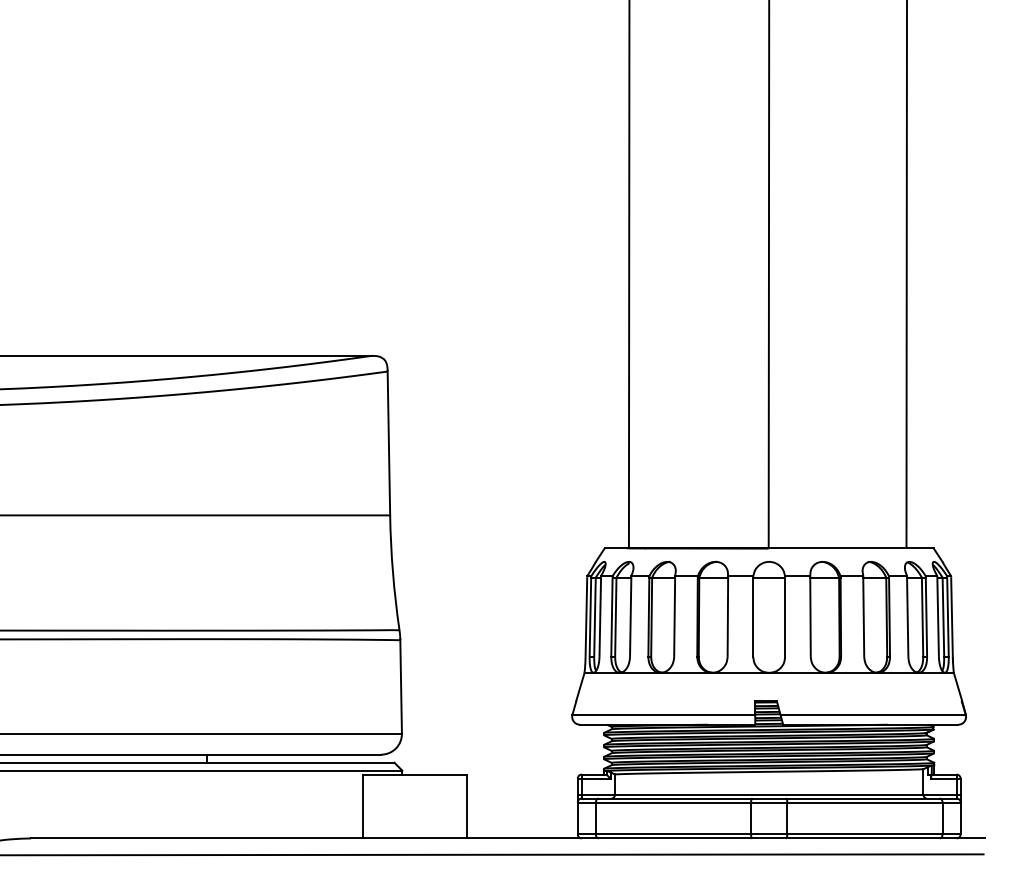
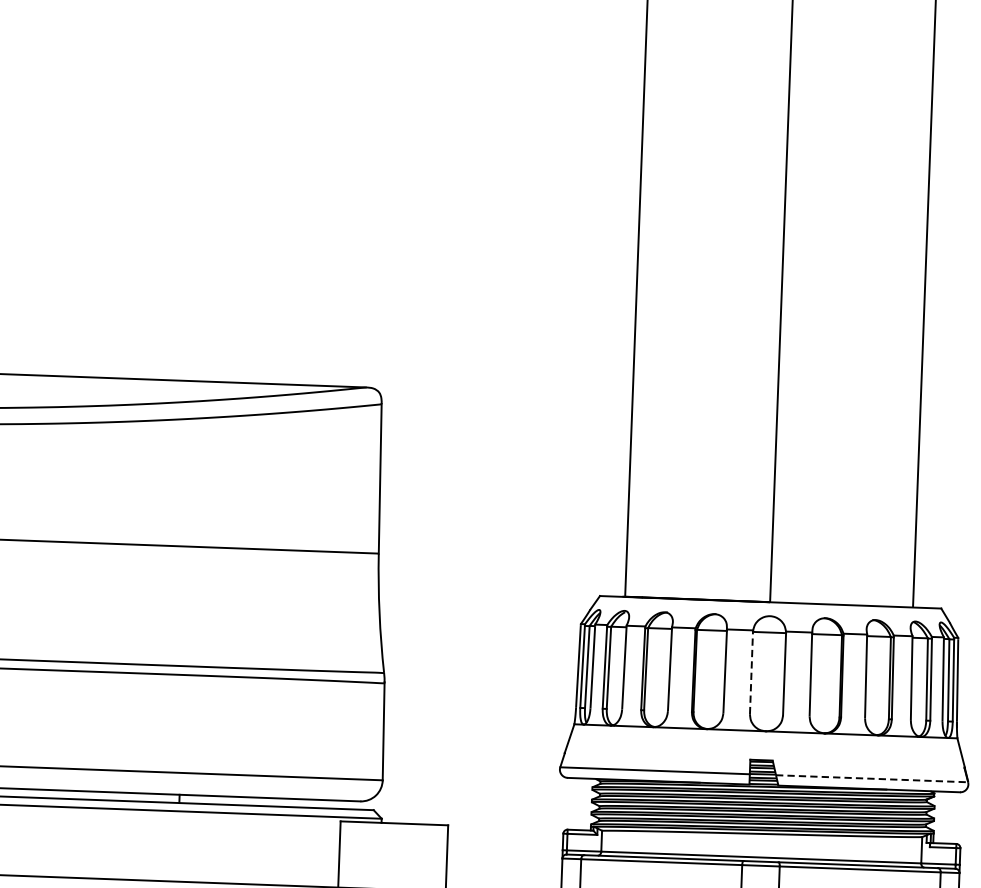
line: (753, 617) -> (751, 673), solid -> dashed
line: (873, 714) -> (872, 778), solid -> dashed

